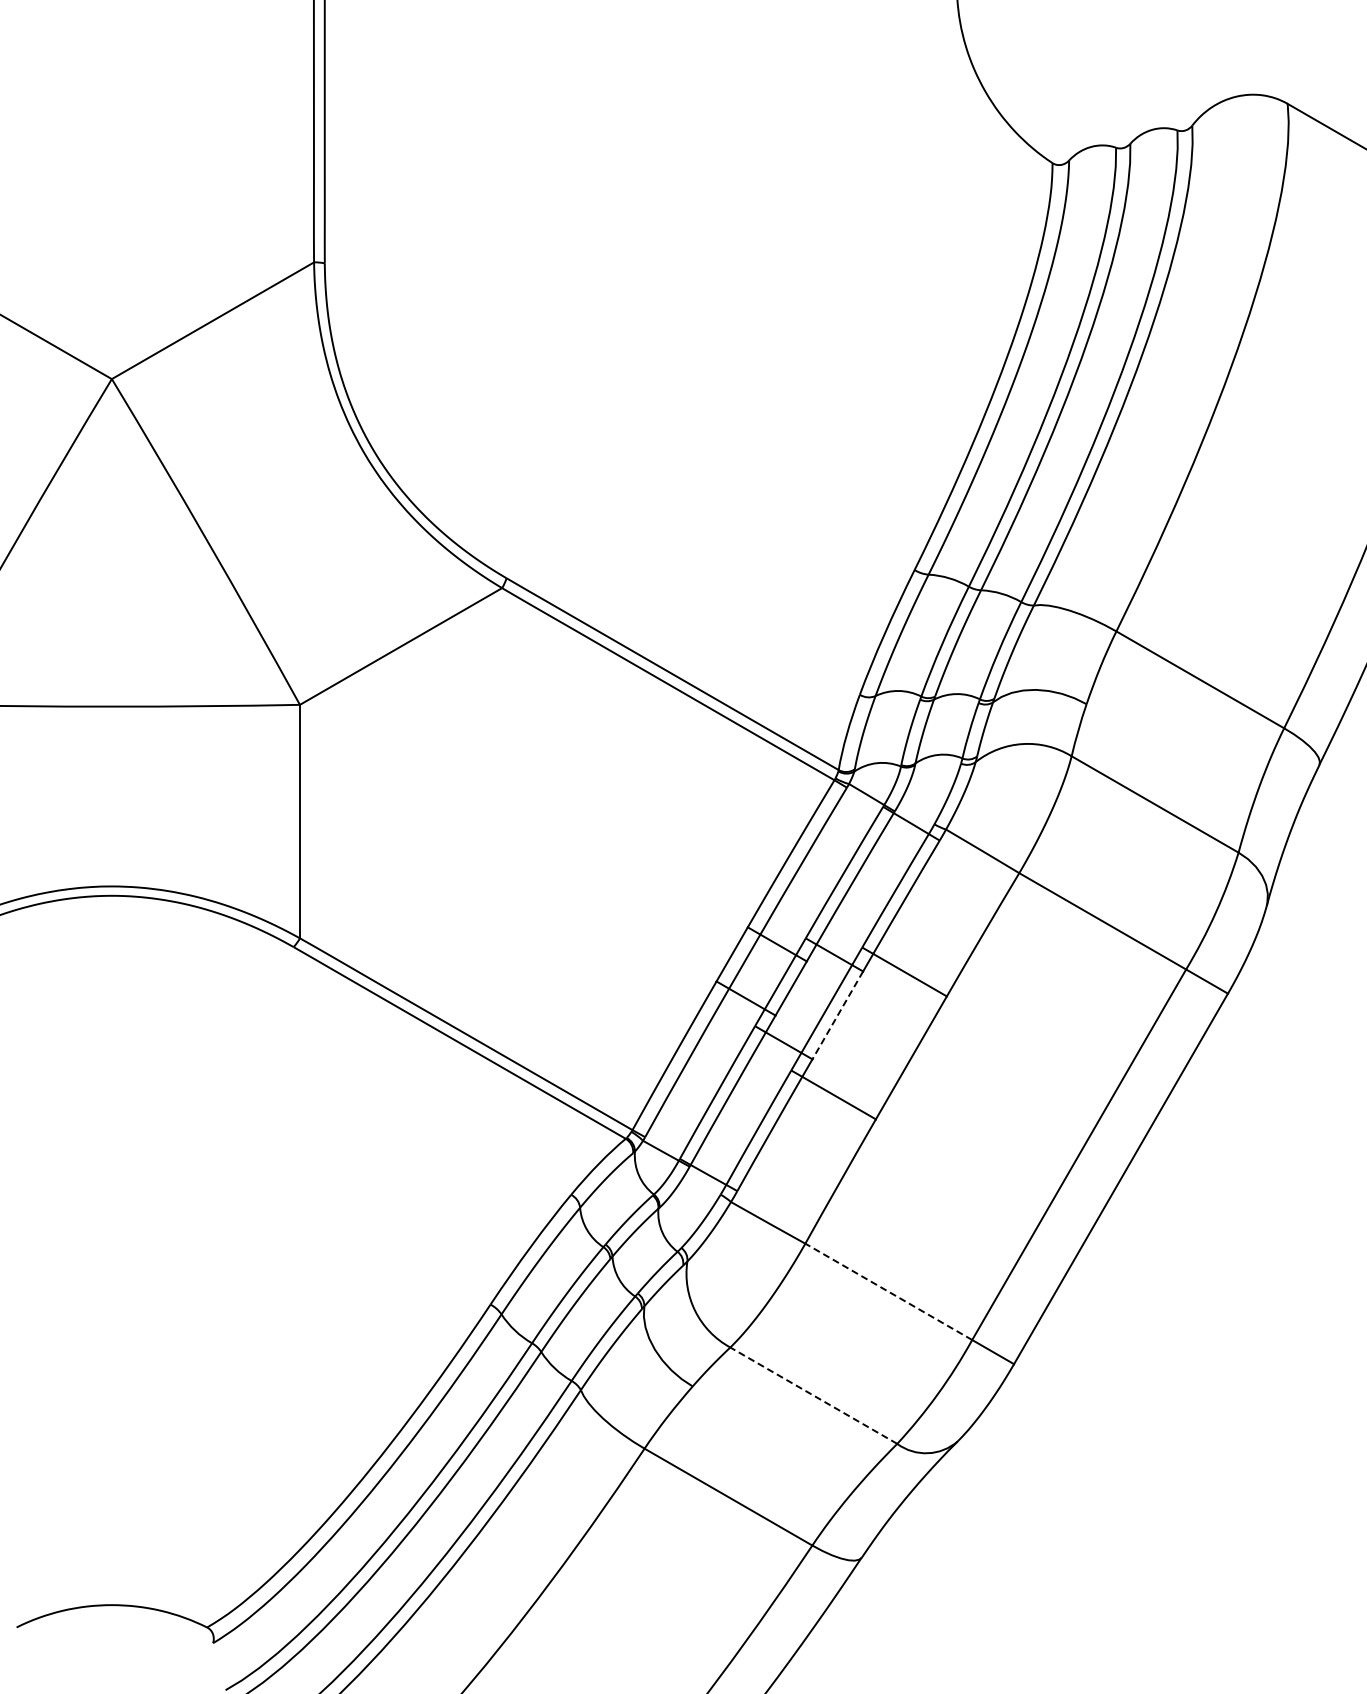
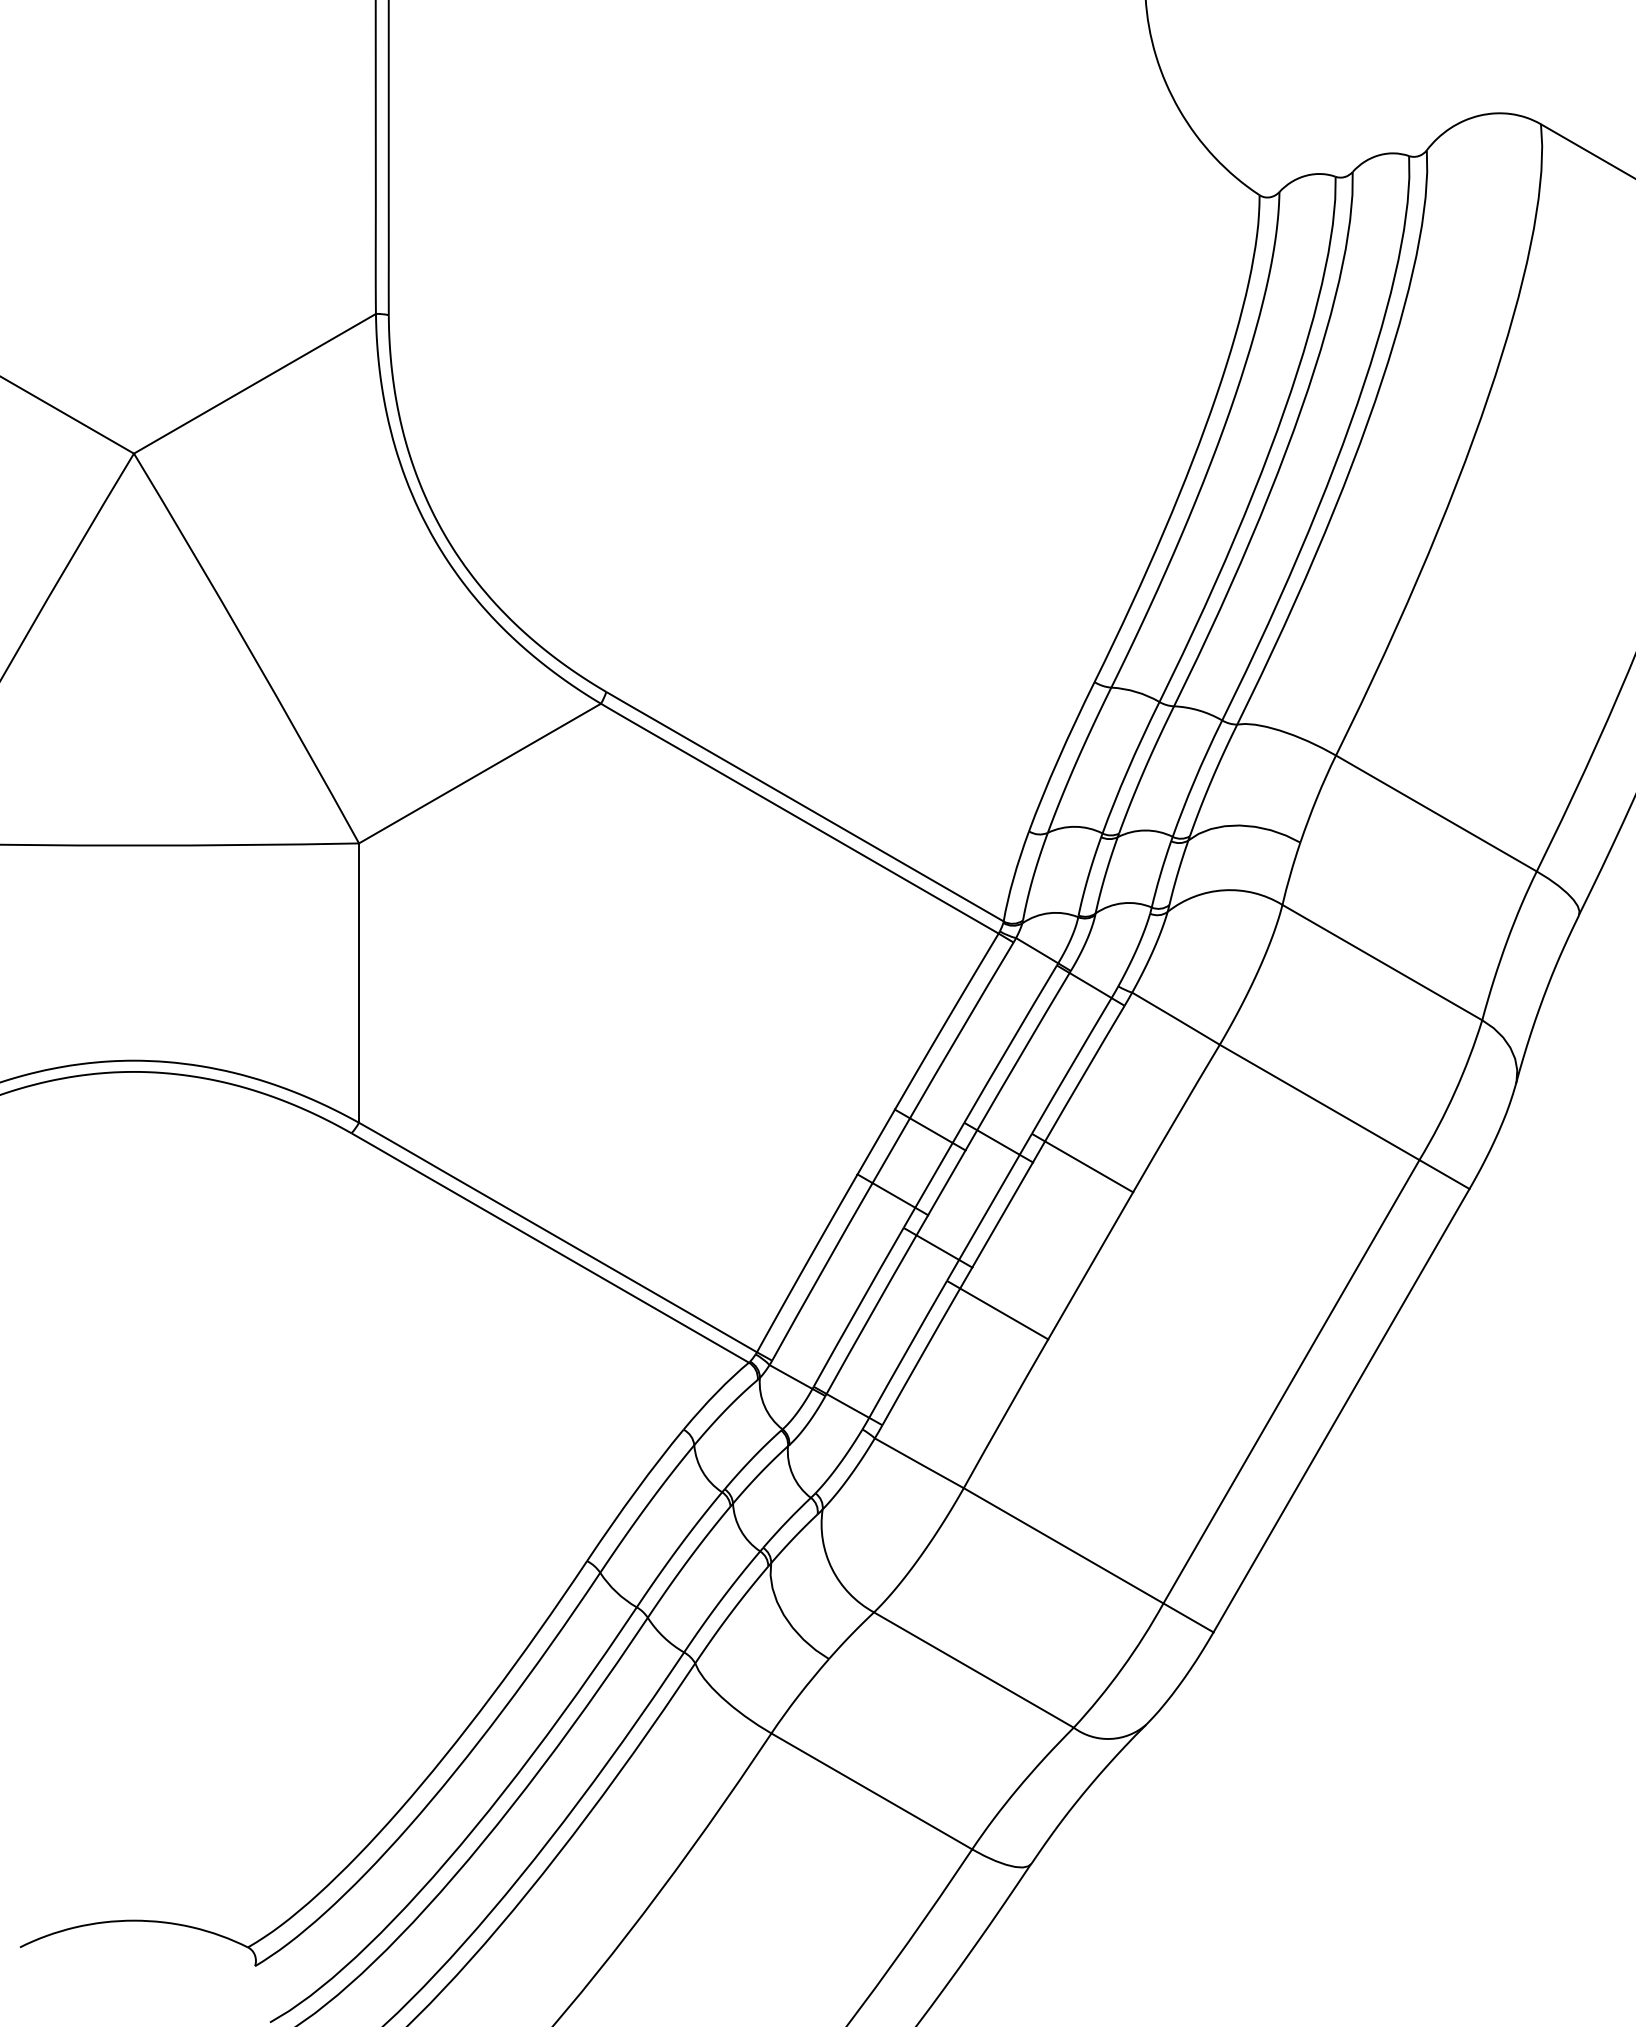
line: (837, 1015) -> (1002, 1215), dashed -> solid
line: (888, 1291) -> (1063, 1545), dashed -> solid
line: (813, 1395) -> (973, 1669), dashed -> solid

